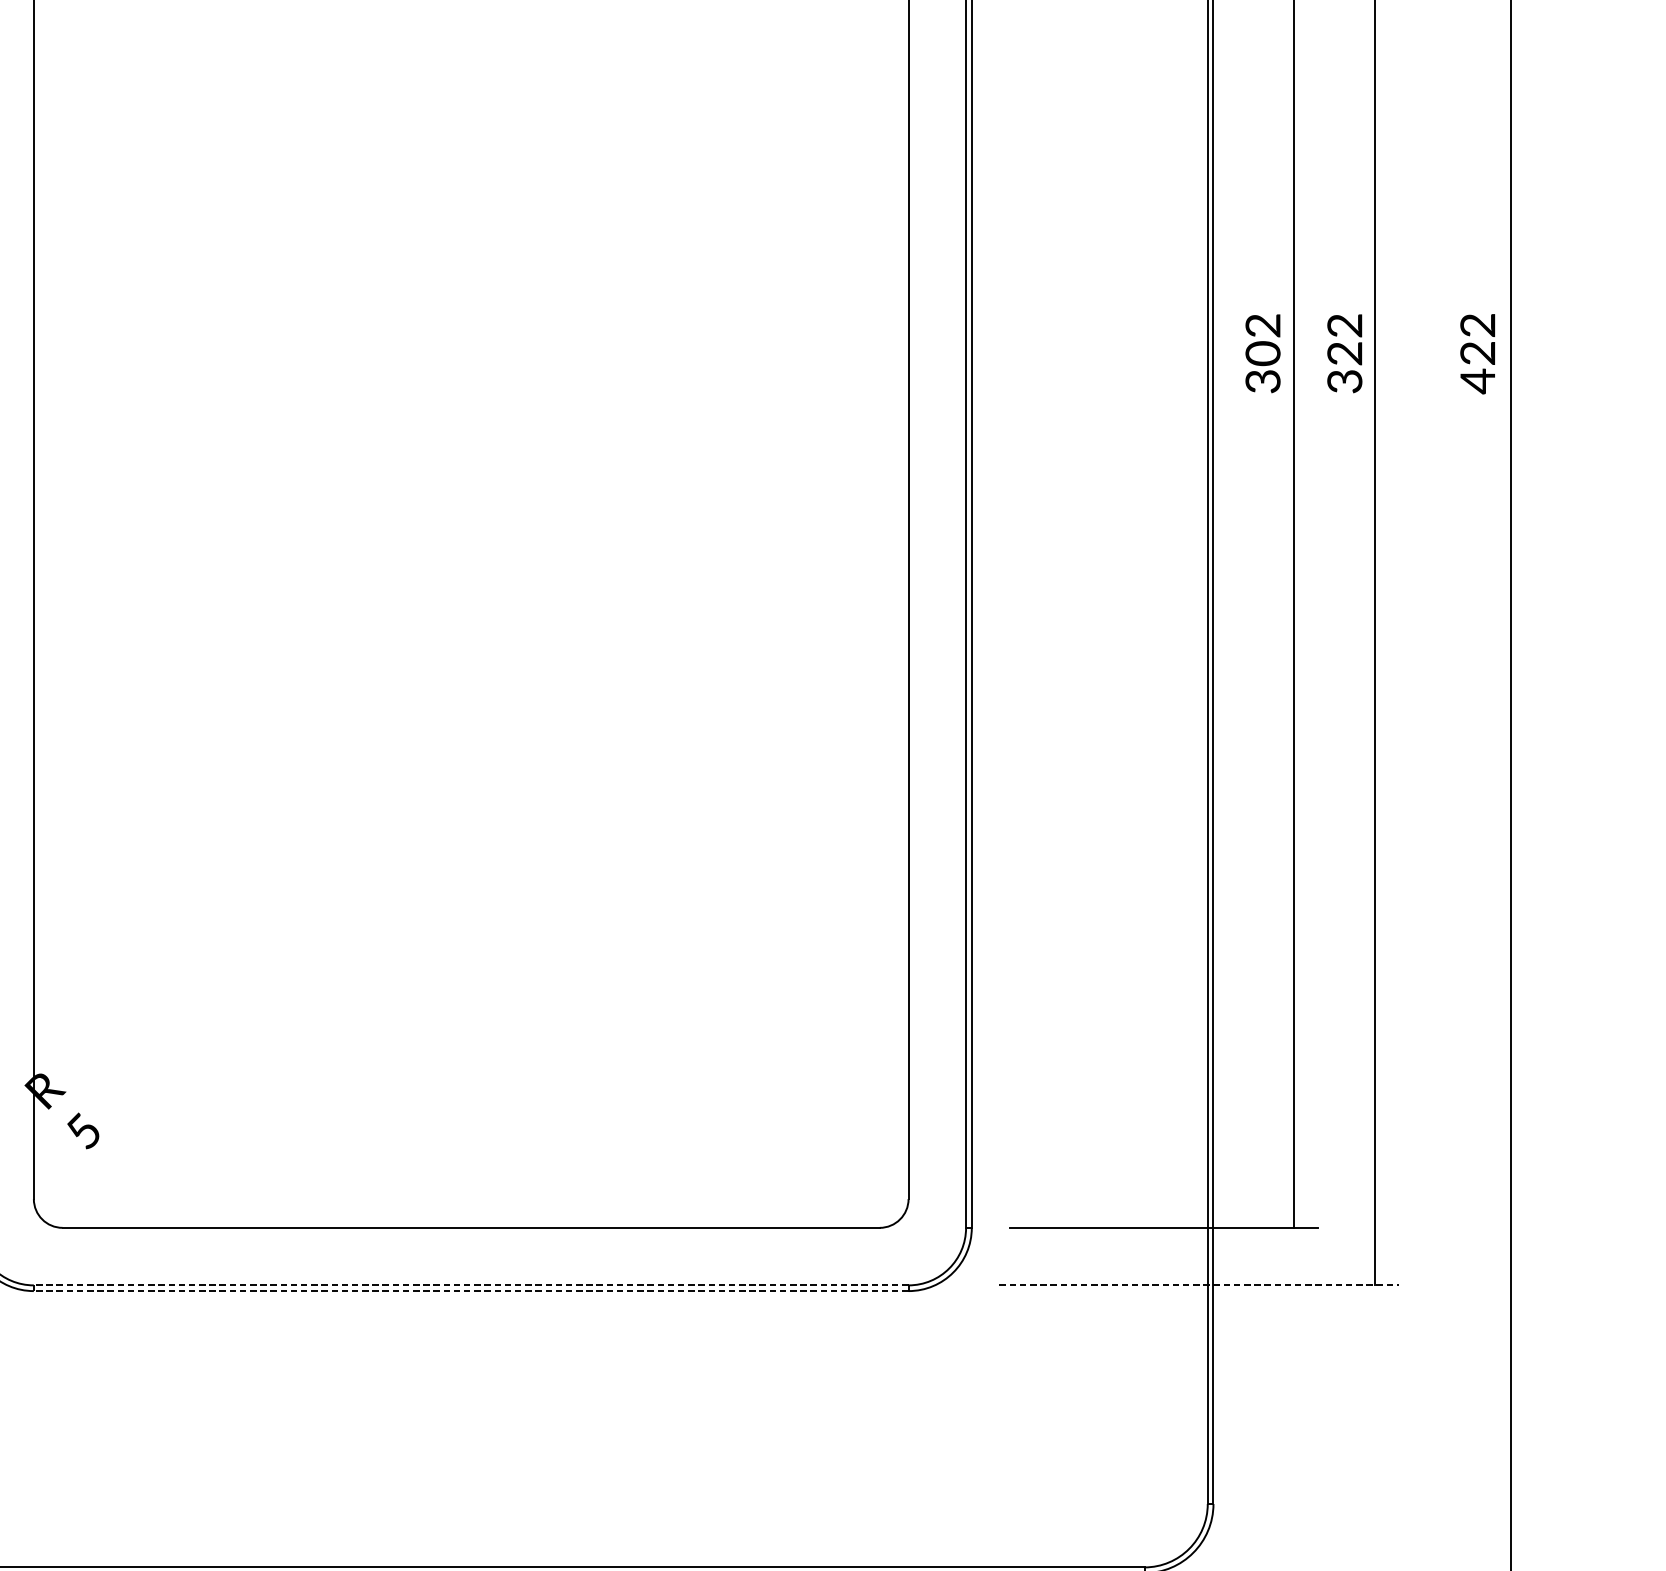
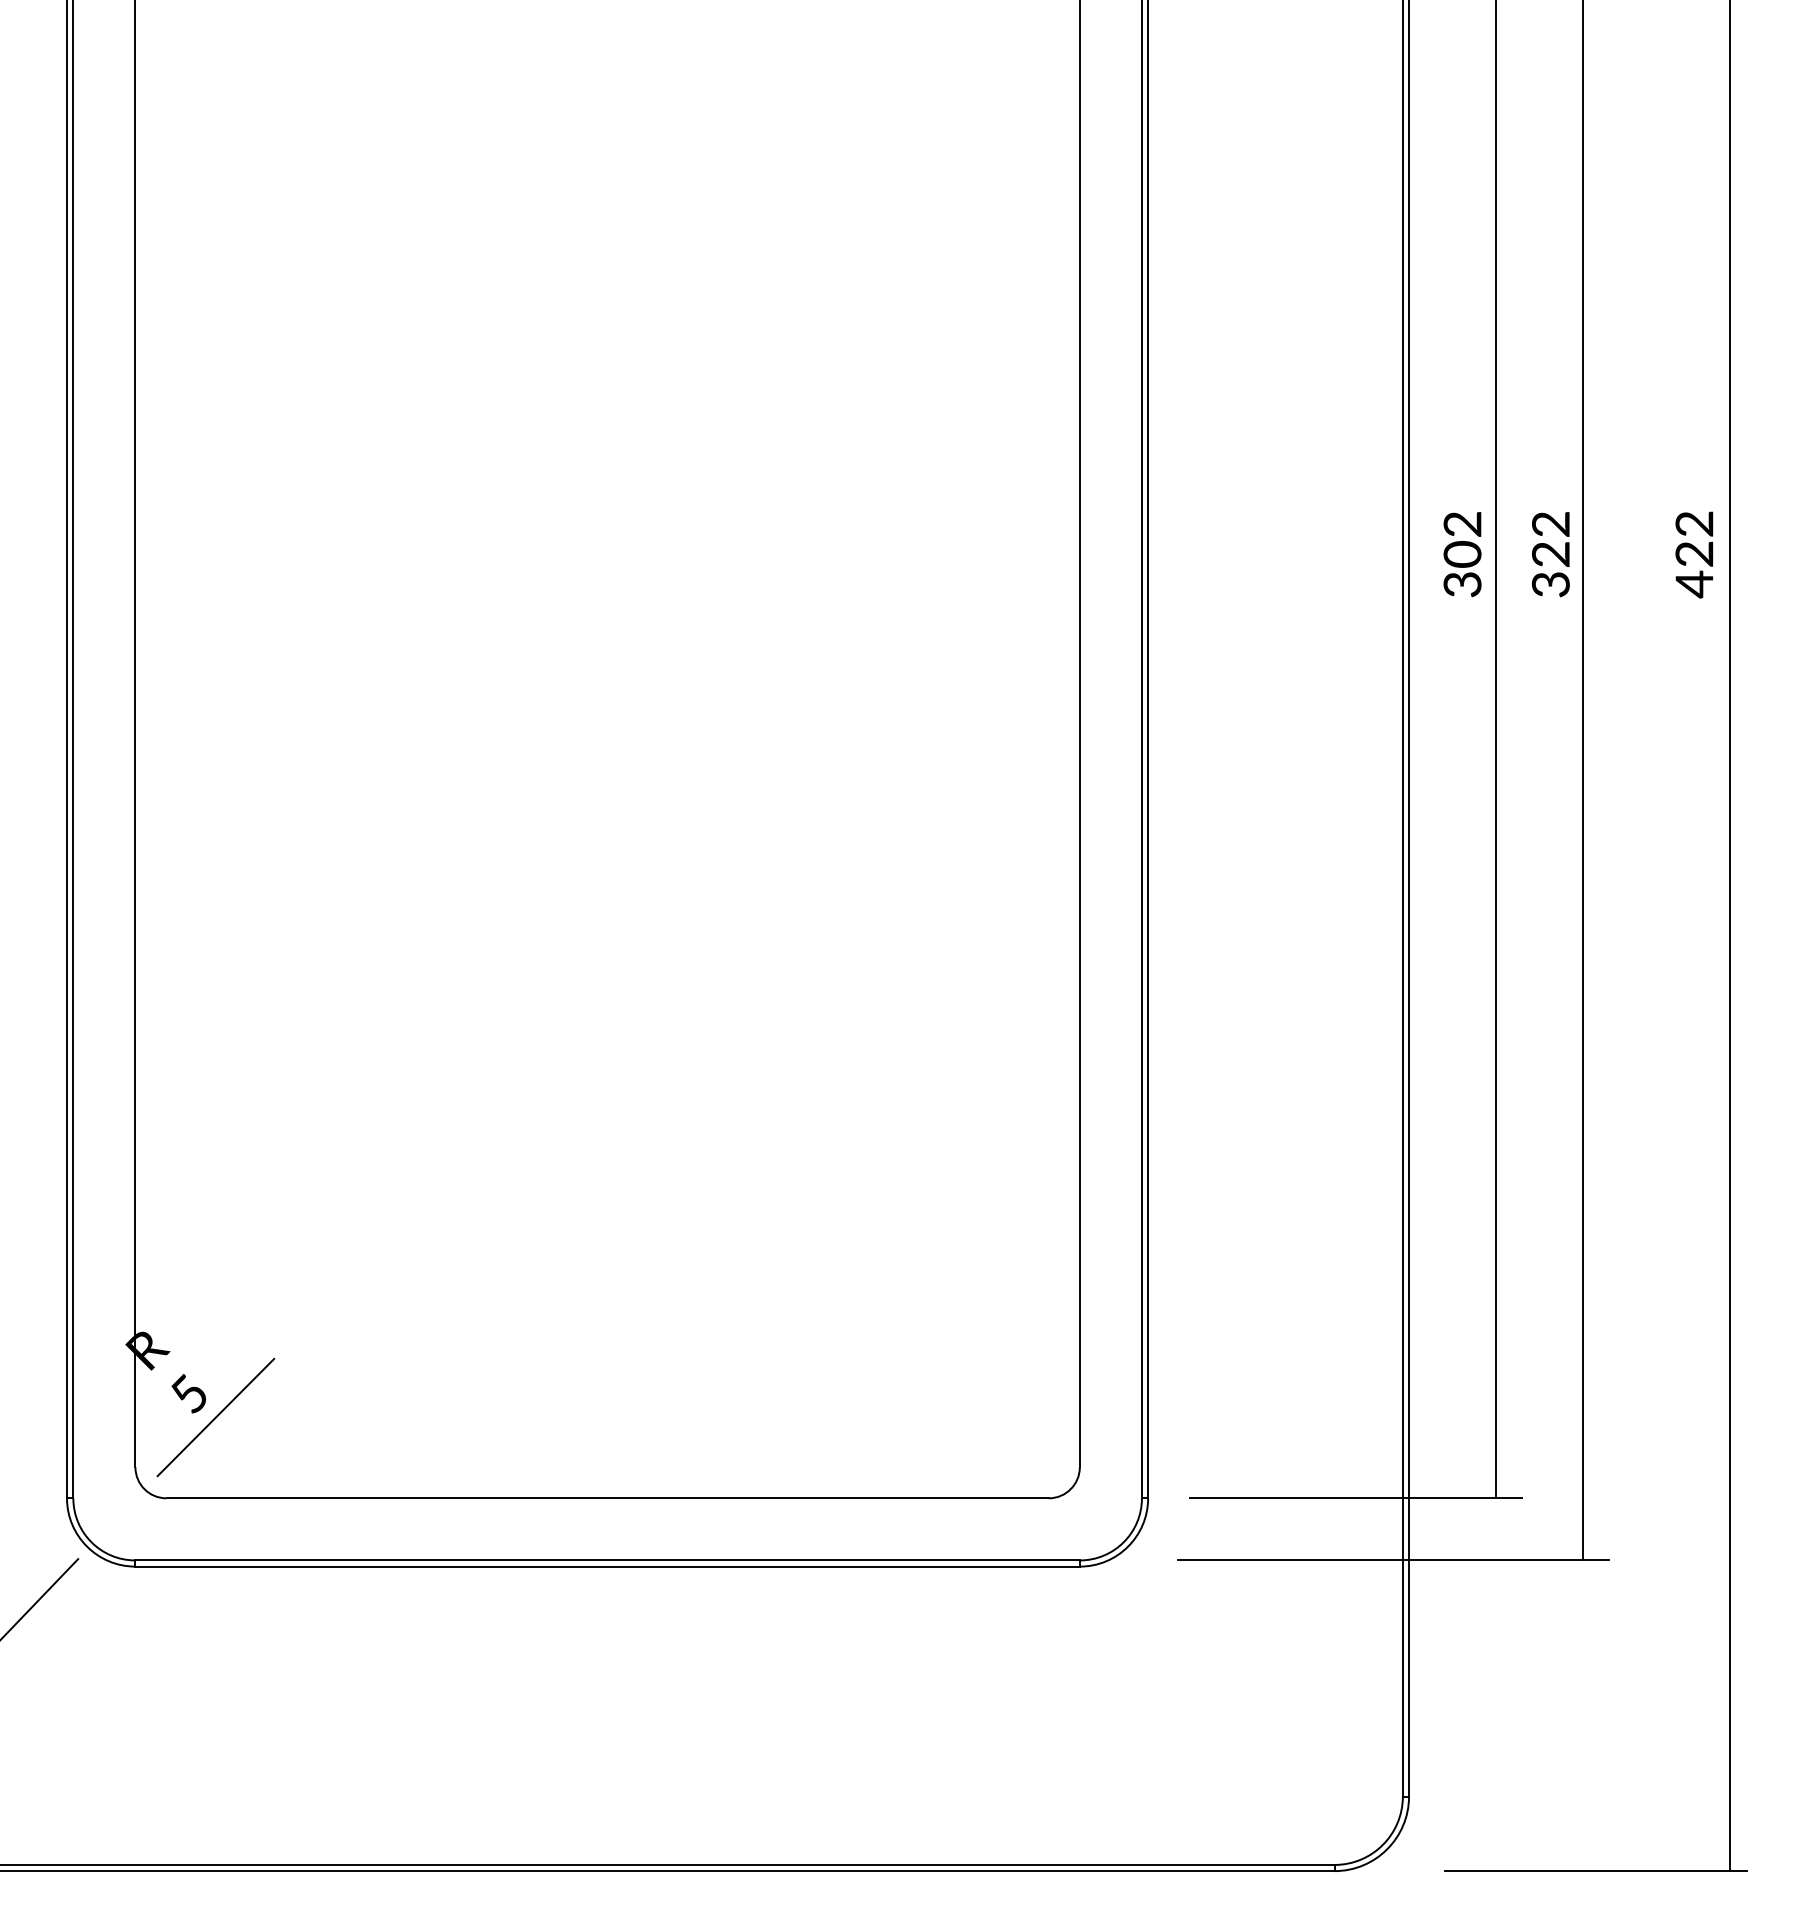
line: (108, 1152) -> (215, 1417), added
line: (471, 1285) -> (607, 1560), dashed -> solid
line: (1199, 1285) -> (1393, 1560), dashed -> solid
line: (471, 1290) -> (607, 1566), dashed -> solid

